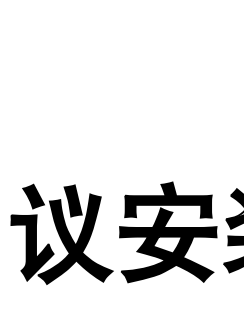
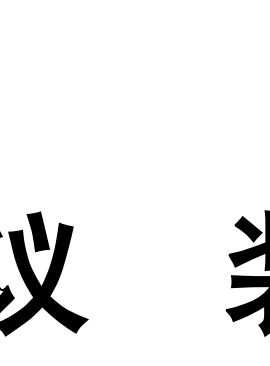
part: (168, 232) -> (157, 271), removed

